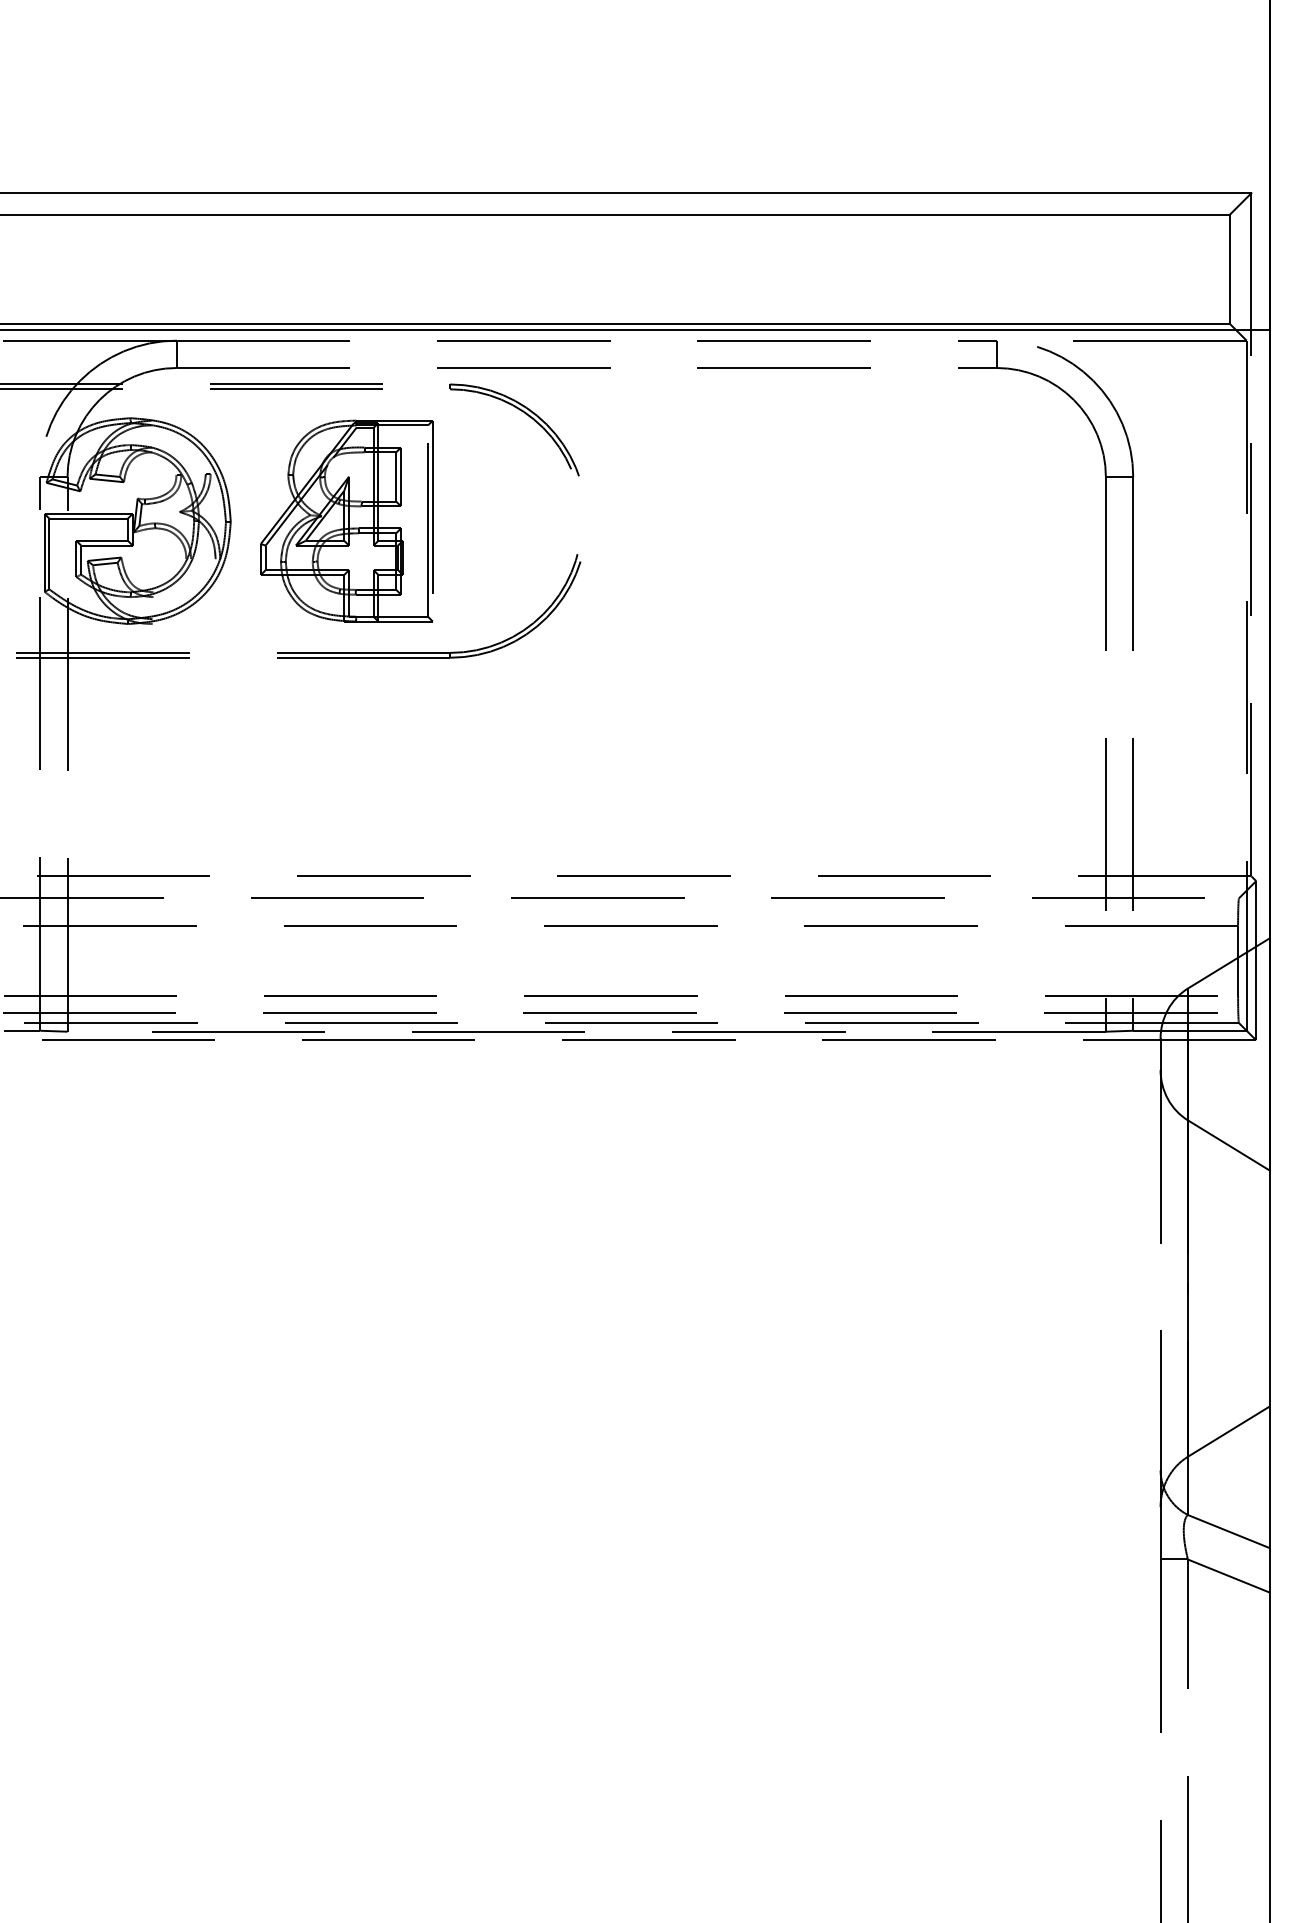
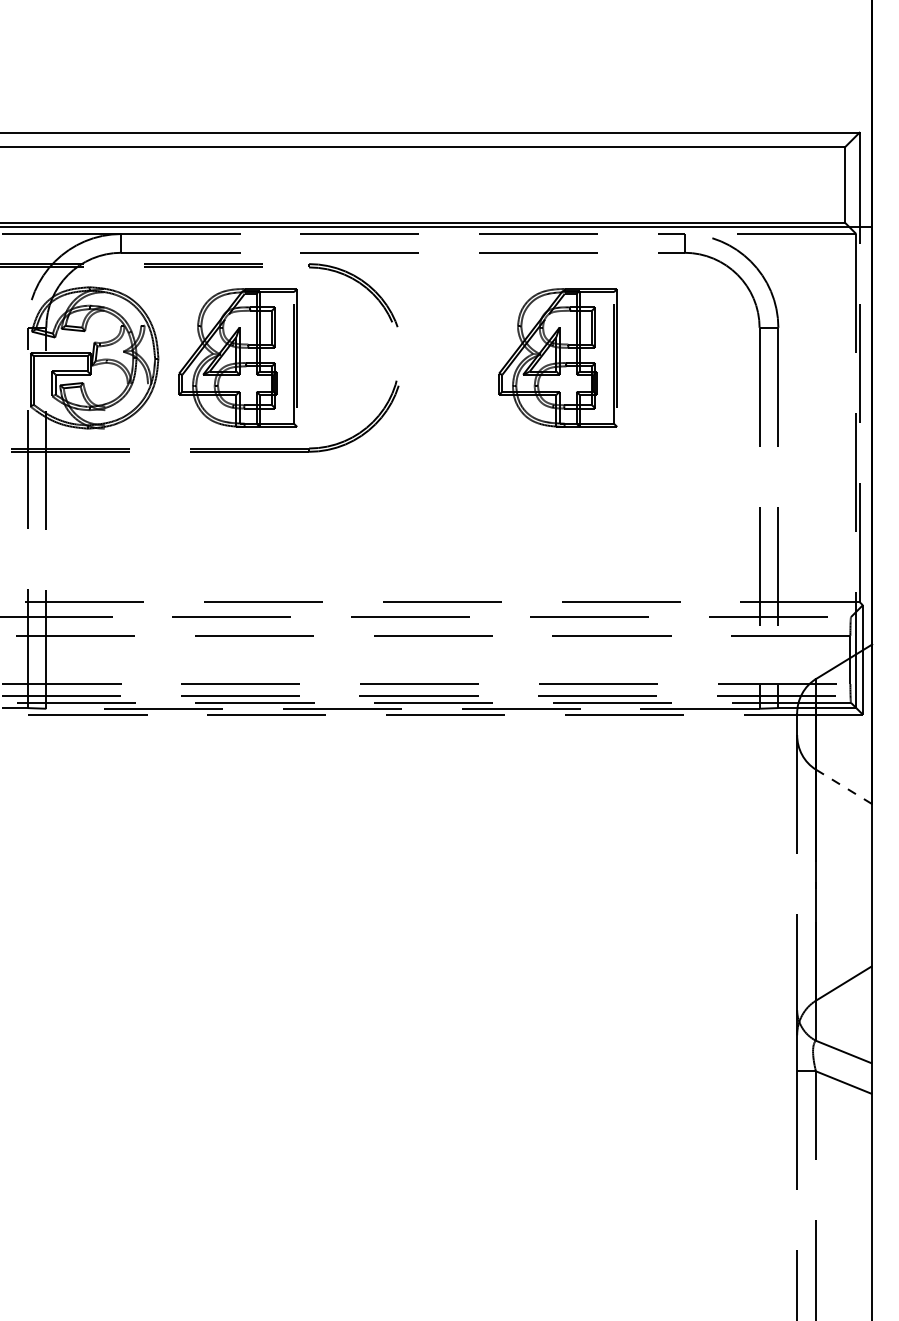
part: (811, 520) -> (557, 357), added
line: (1229, 1146) -> (844, 787), solid -> dashed

